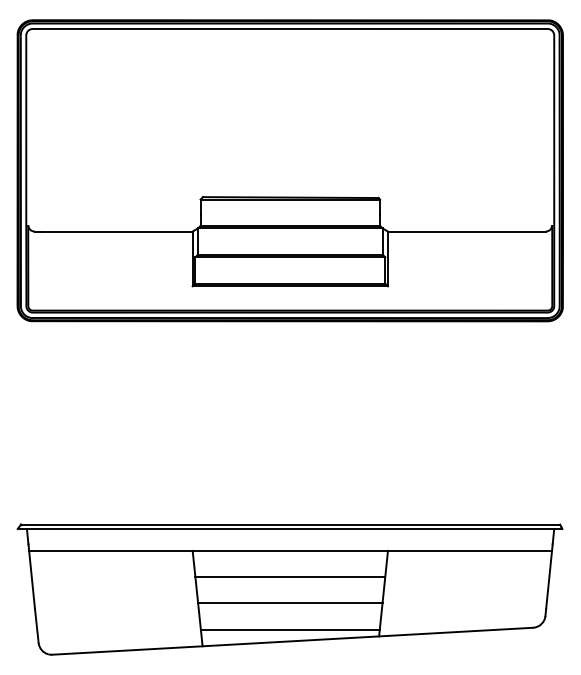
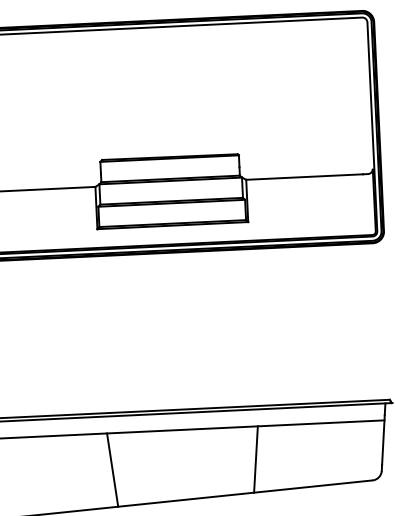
line: (290, 577) -> (183, 450), removed
line: (290, 603) -> (184, 470), removed
line: (289, 629) -> (184, 490), removed

